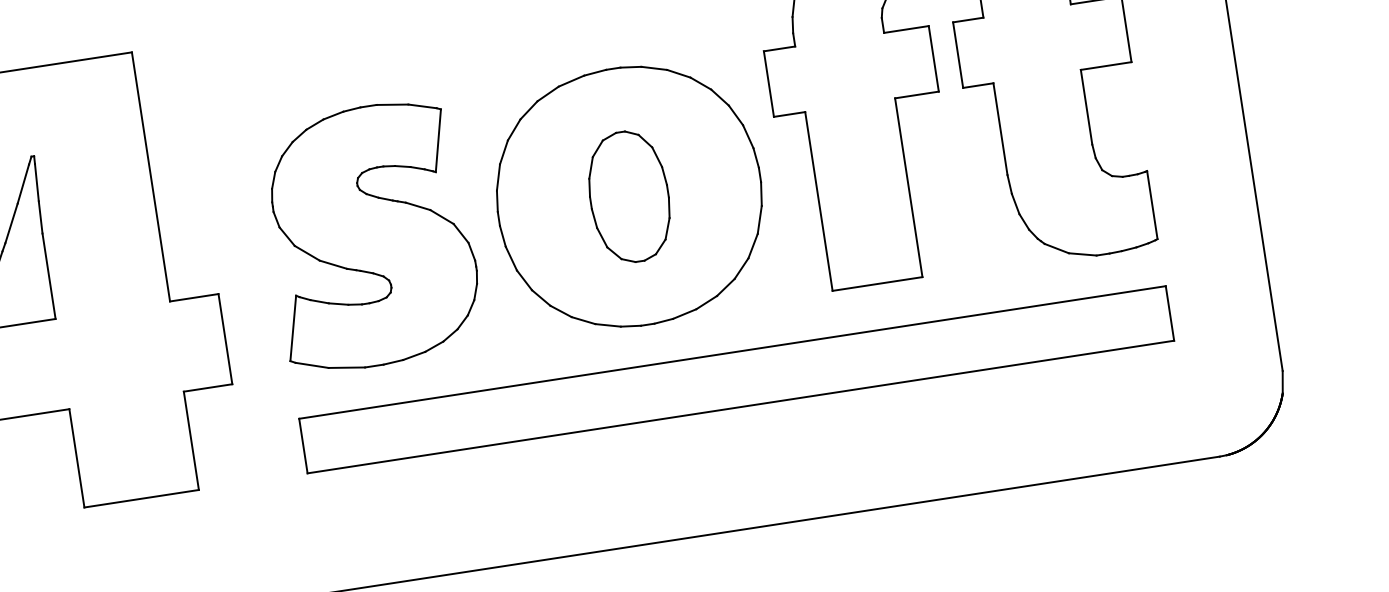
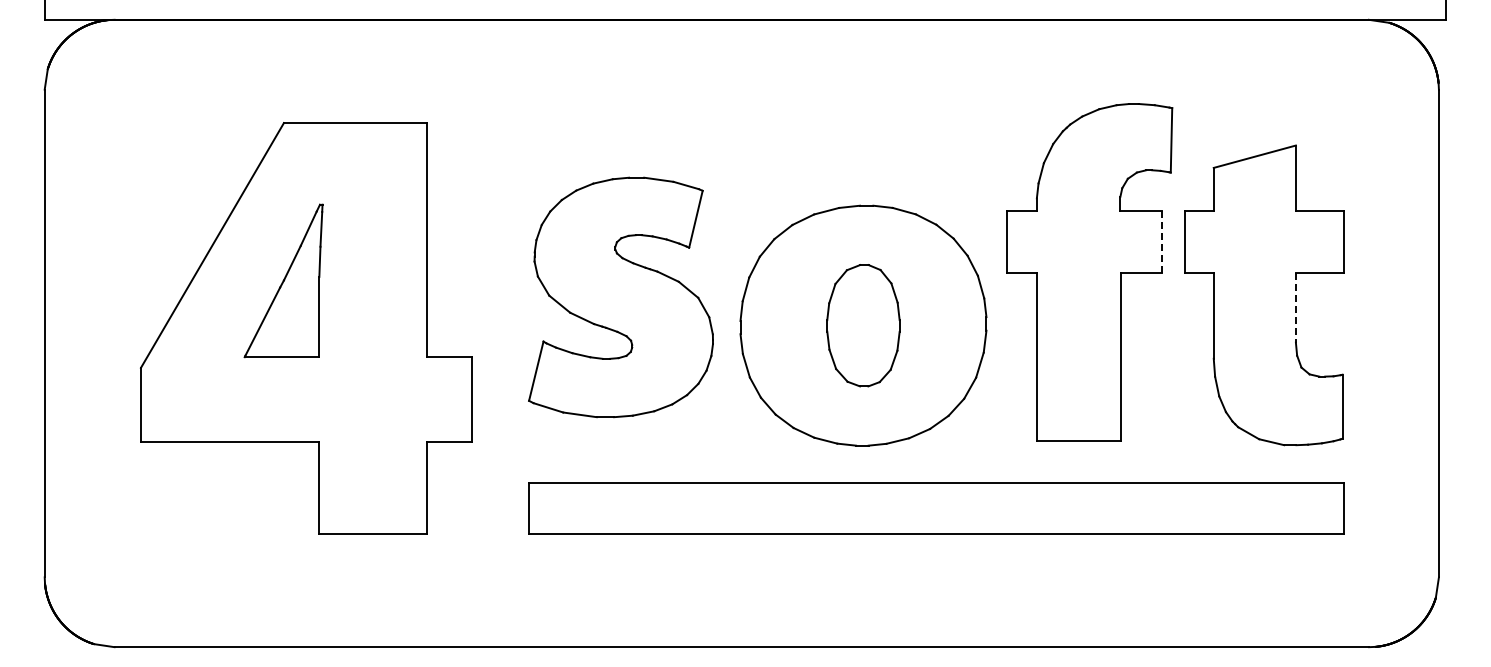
line: (933, 58) -> (1162, 241), solid -> dashed
line: (1086, 108) -> (1295, 308), solid -> dashed
part: (370, 236) -> (620, 297), moved

